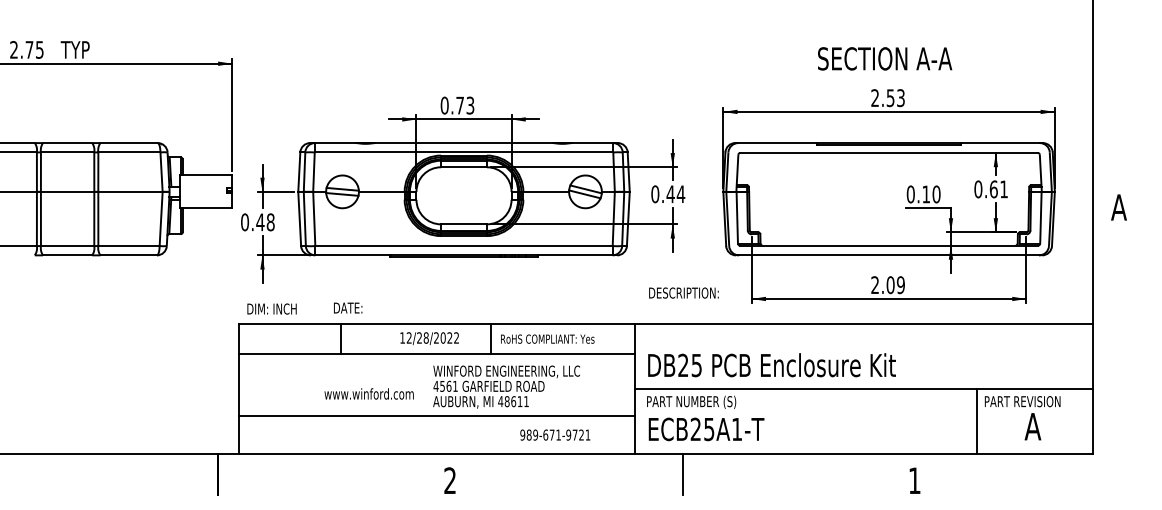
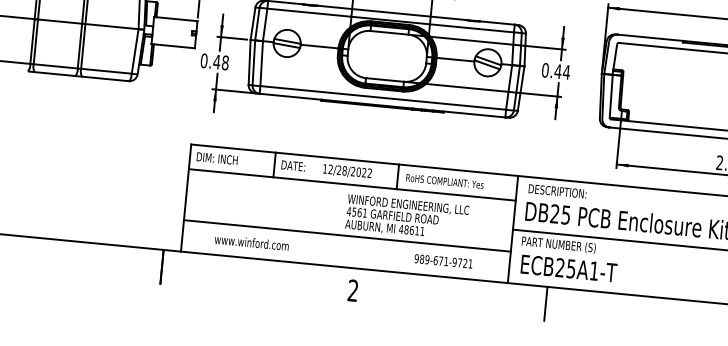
text: (683, 292) -> (557, 190), moved
text: (348, 307) -> (293, 165), moved
text: (271, 308) -> (216, 158), moved
text: (368, 393) -> (251, 242), moved

